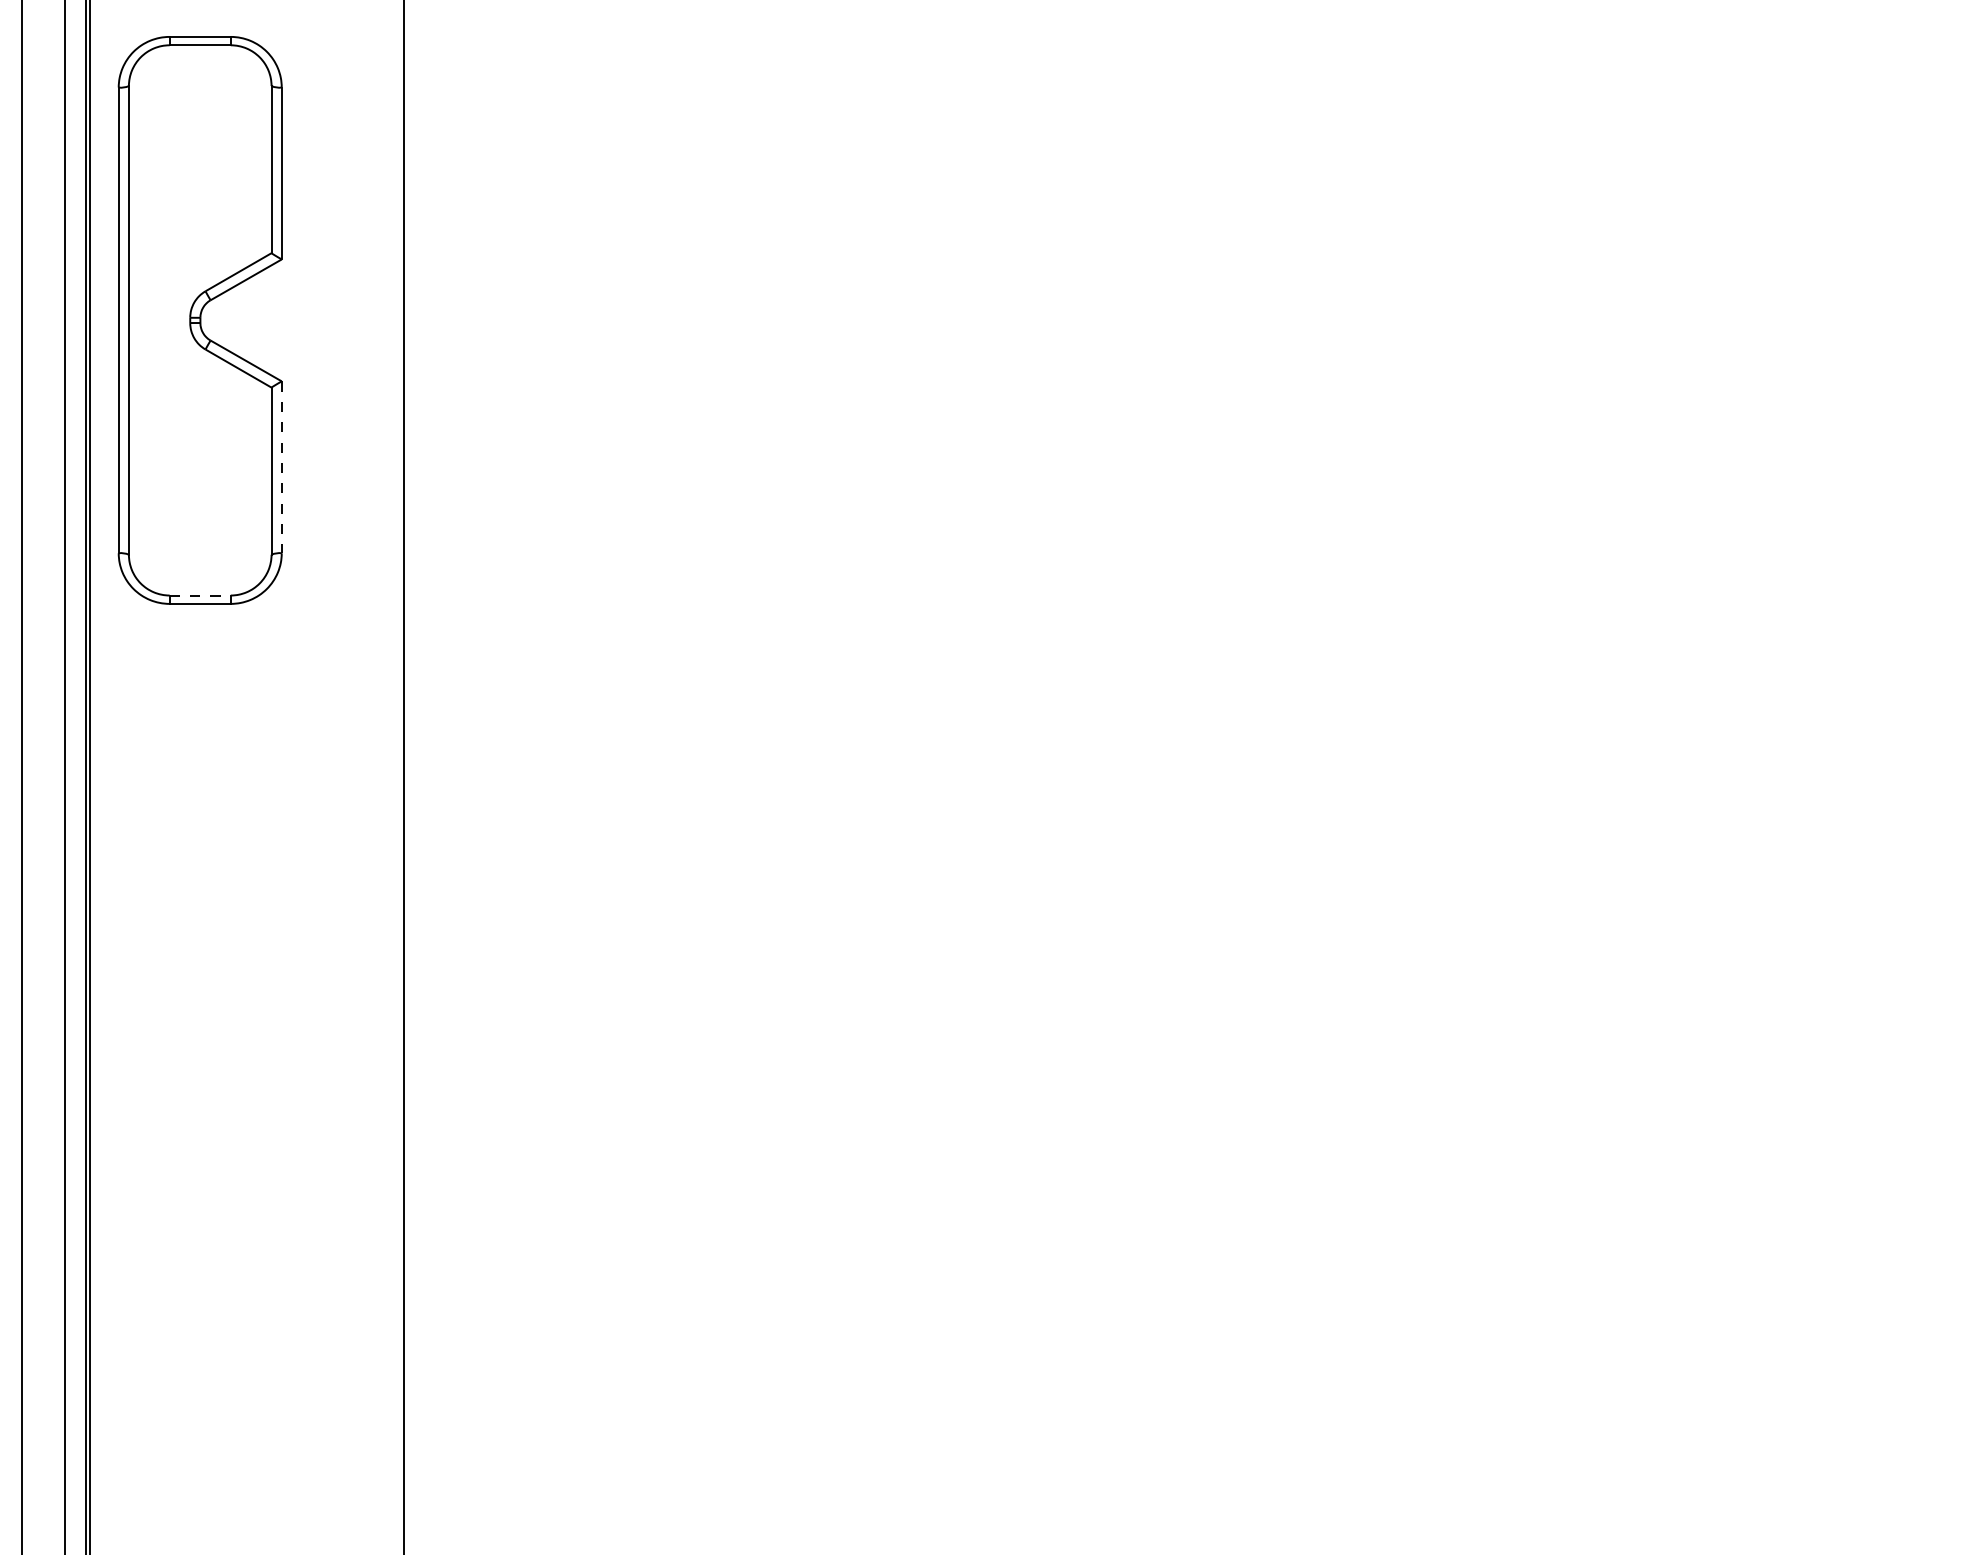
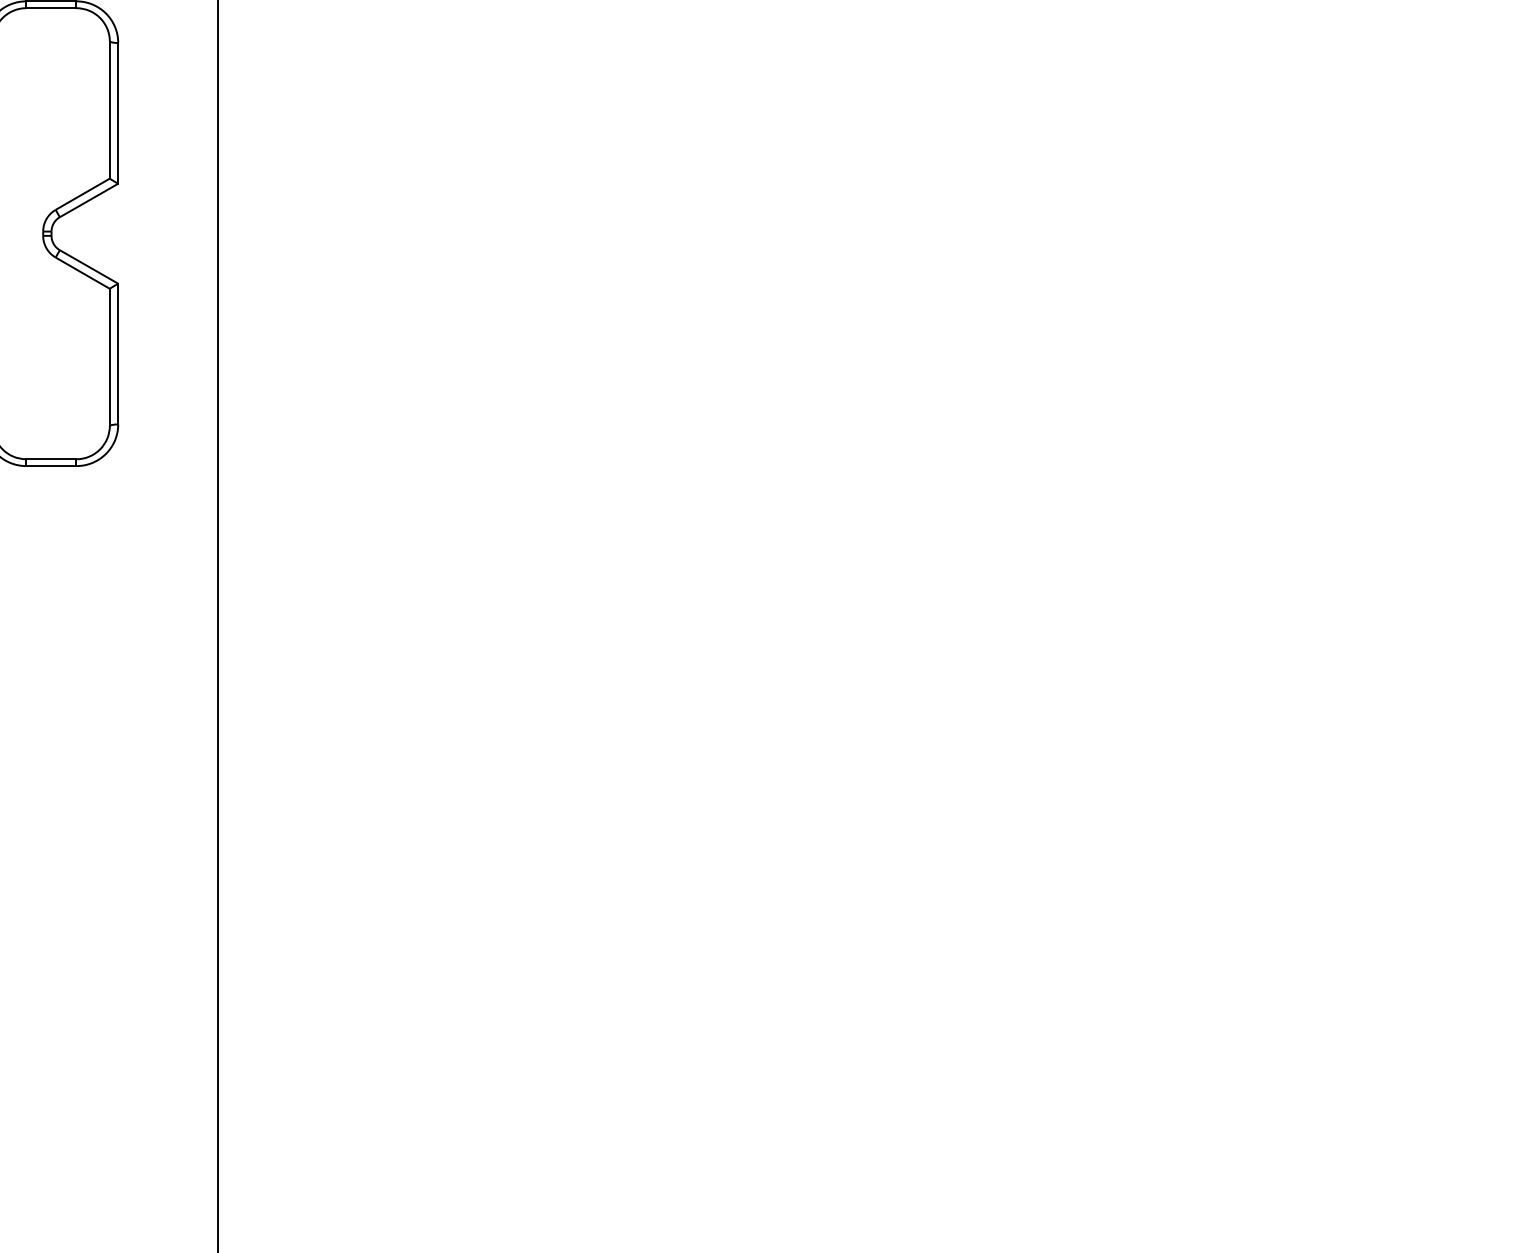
line: (281, 467) -> (118, 354), dashed -> solid
line: (200, 595) -> (51, 459), dashed -> solid

